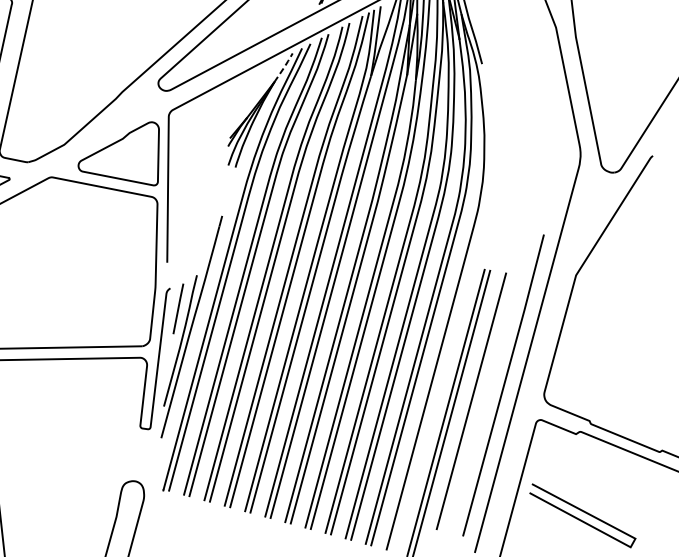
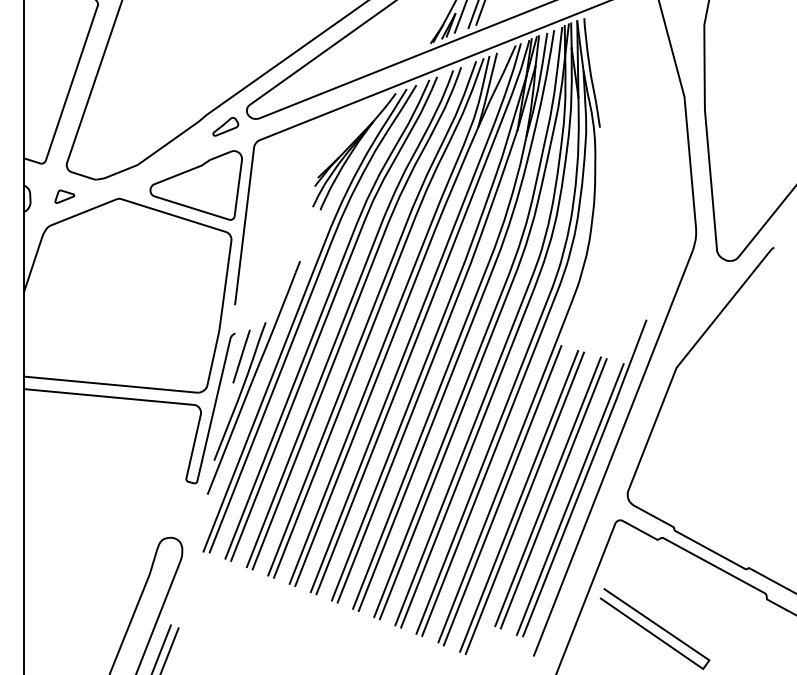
line: (284, 67) -> (385, 107), dashed -> solid
part: (140, 100) -> (225, 126), added
line: (476, 402) -> (553, 493), added
line: (491, 406) -> (569, 499), added
line: (430, 409) -> (502, 495), added

